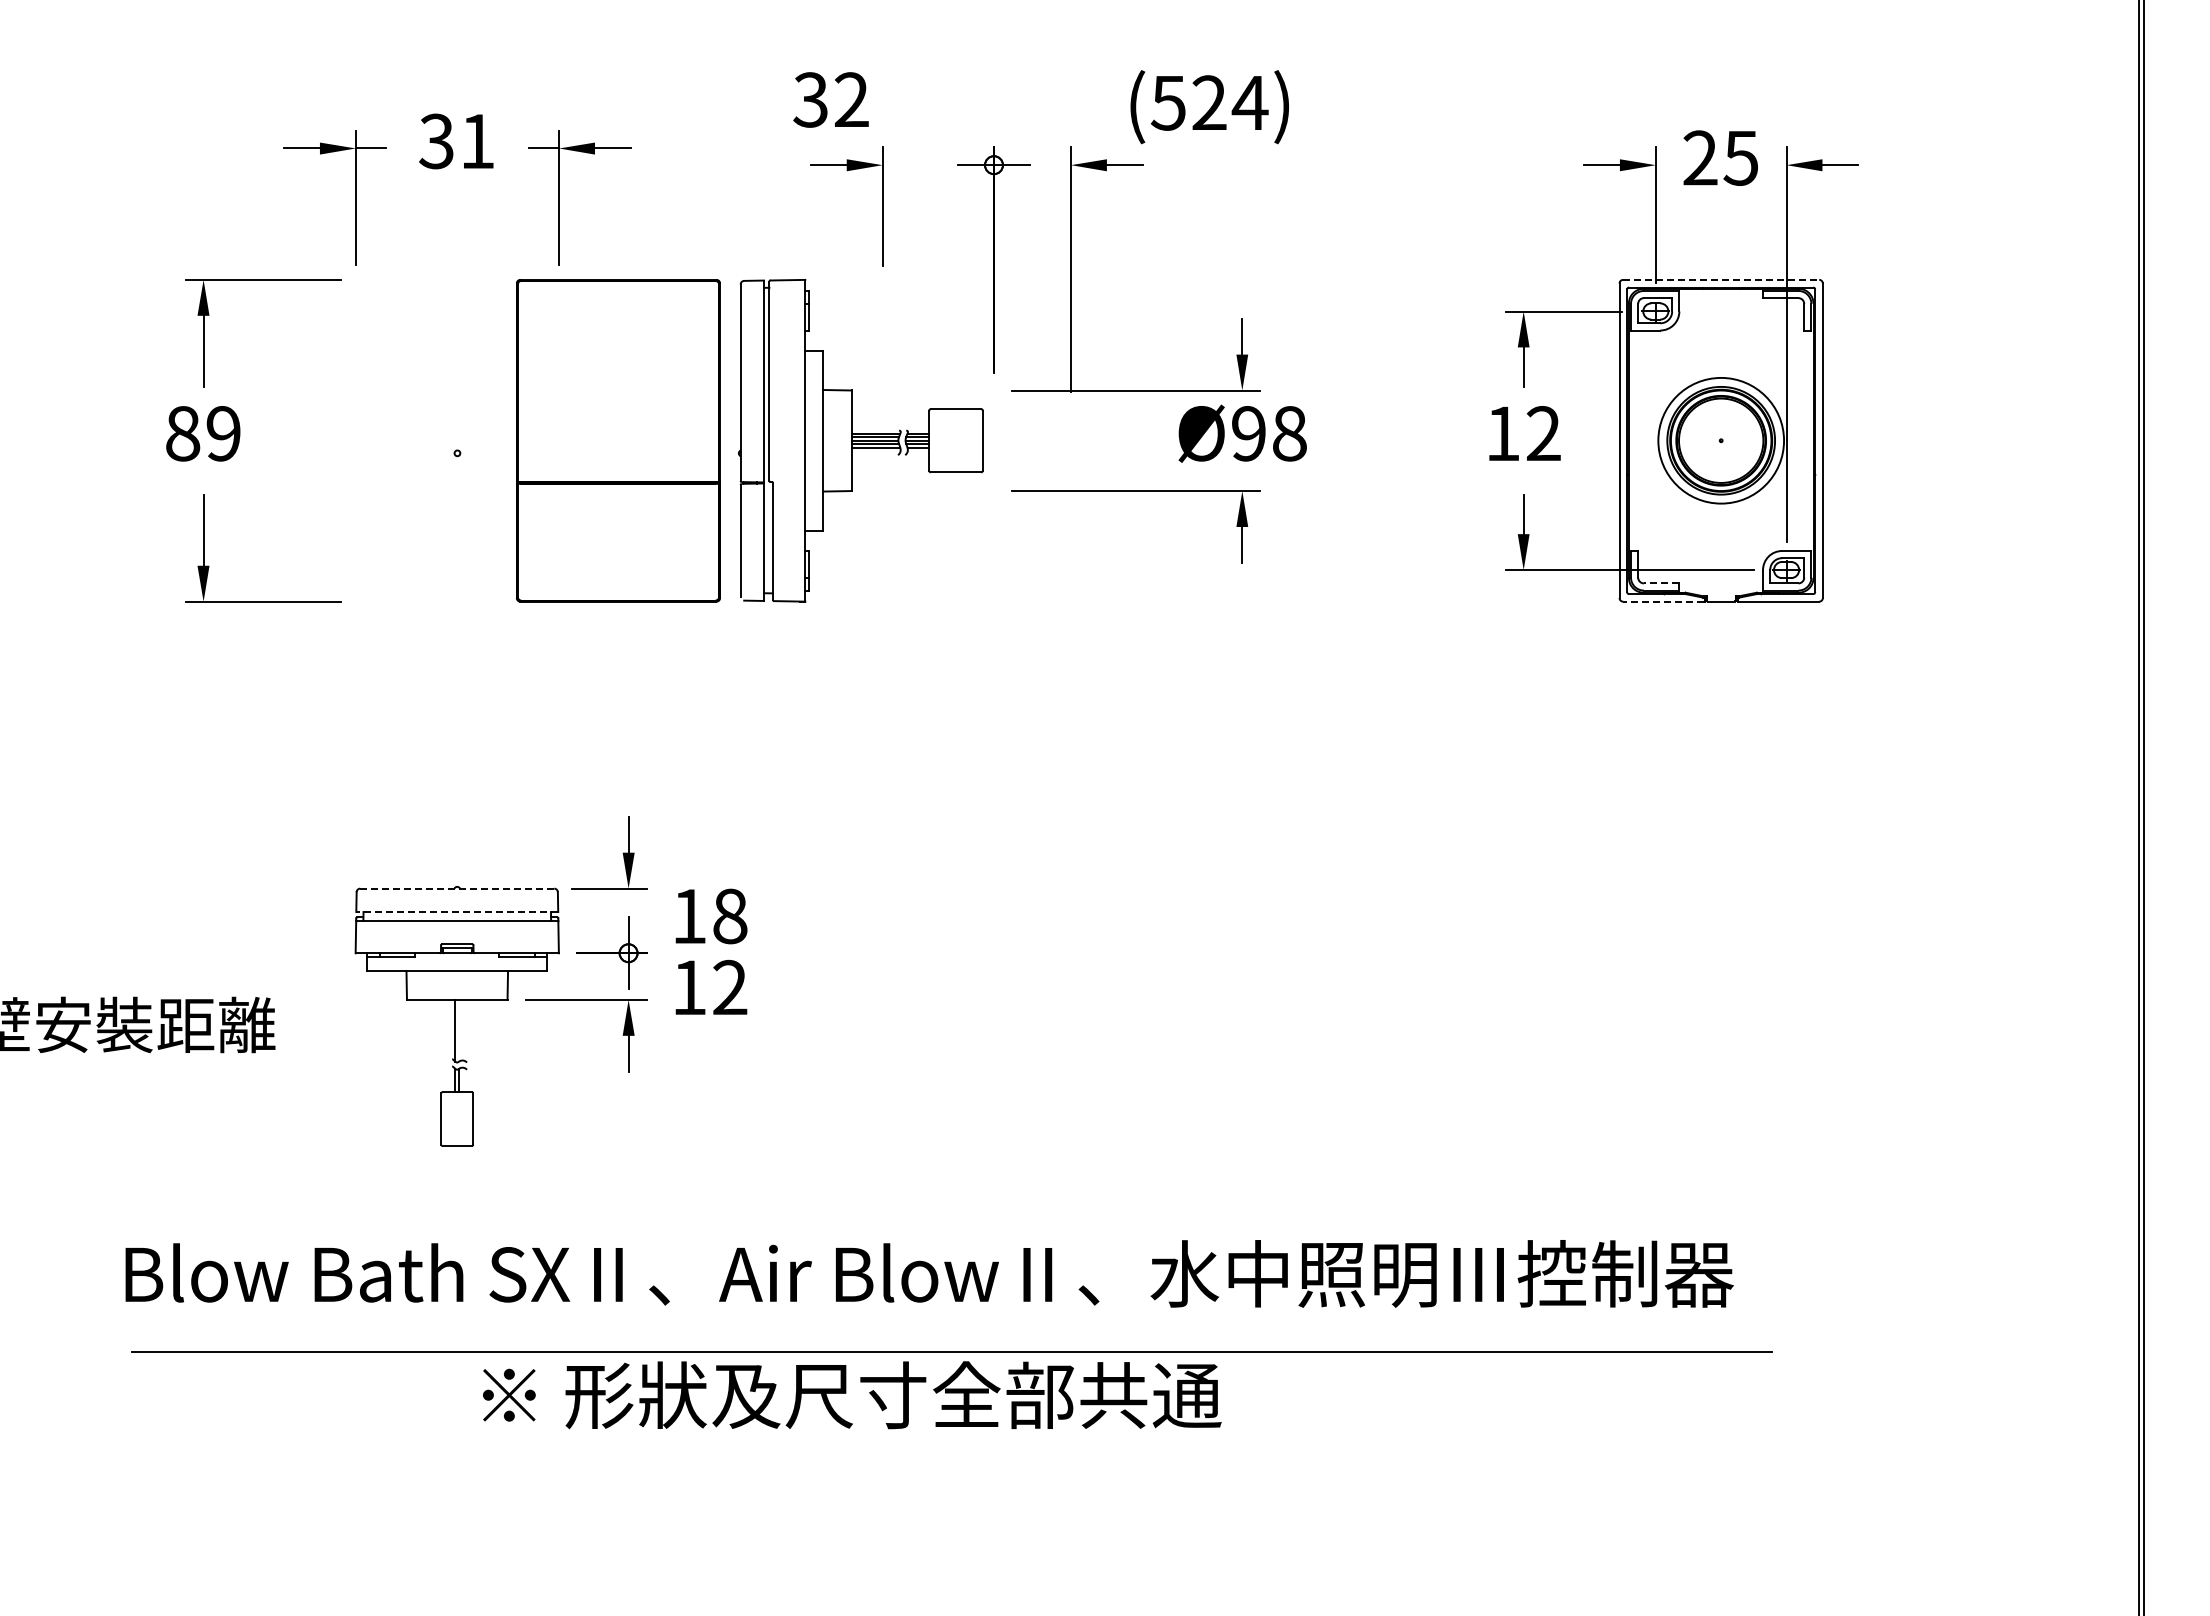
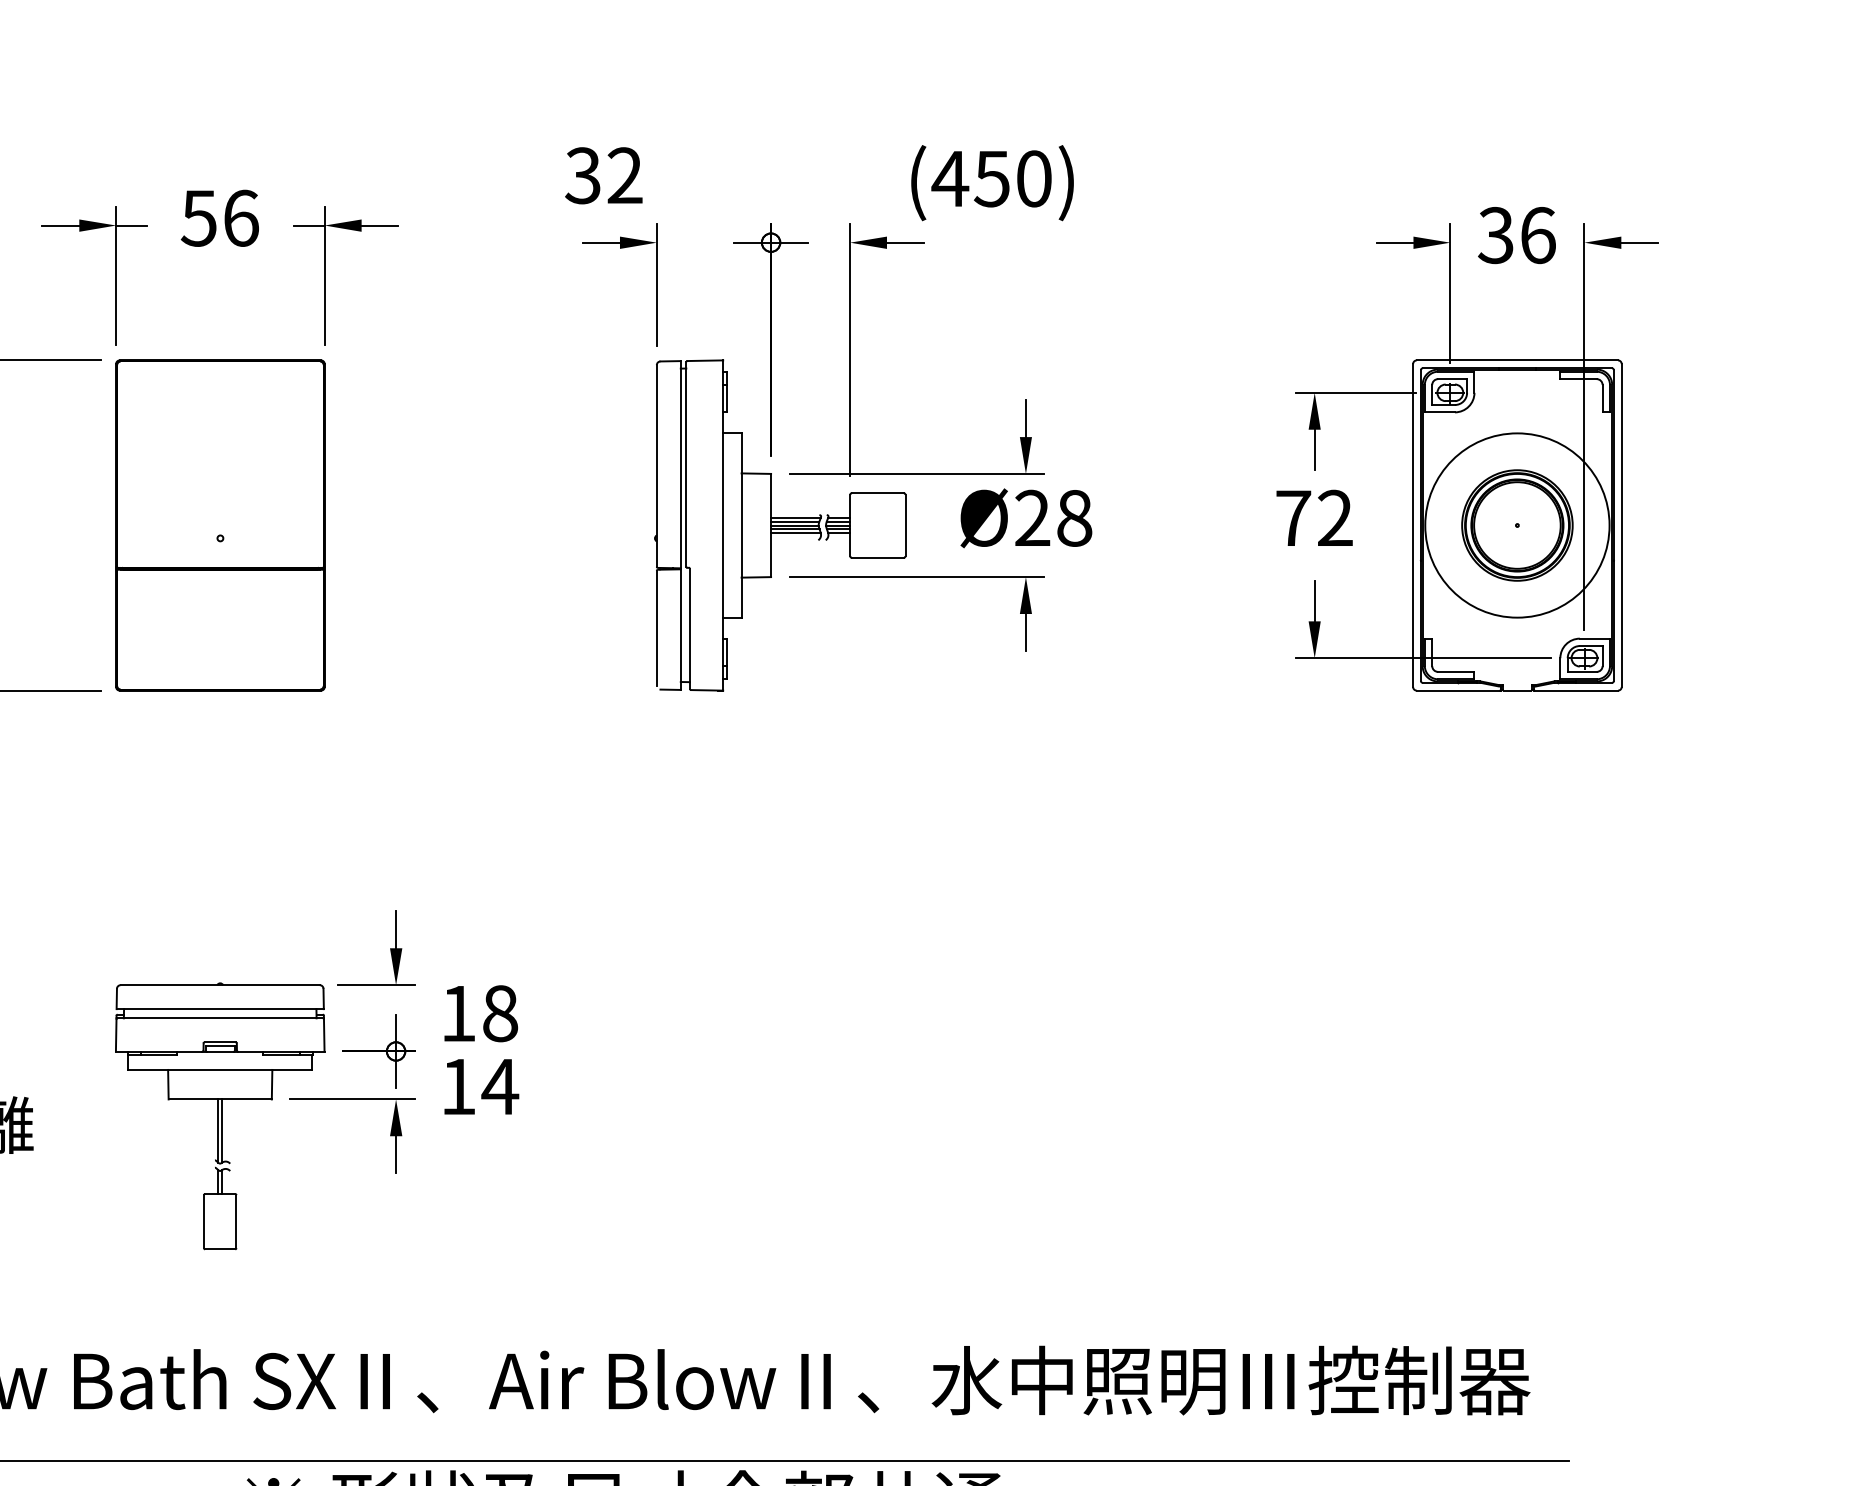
text: (1209, 102) -> (992, 178), (524) -> (450)
text: (457, 141) -> (220, 218), 31 -> 56
text: (1720, 157) -> (1516, 234), 25 -> 36
line: (1721, 279) -> (1517, 360), dashed -> solid
text: (1248, 433) -> (1032, 518), Ø98 -> Ø28
text: (1503, 433) -> (1293, 518), 12 -> 72
part: (618, 440) -> (220, 525), moved
part: (860, 440) -> (779, 525), moved
circle: (1720, 440) -> (1516, 525), size x1.43
line: (1661, 583) -> (1456, 672), dashed -> solid
line: (1663, 601) -> (1458, 690), dashed -> solid
line: (457, 888) -> (220, 985), dashed -> solid
line: (457, 911) -> (220, 1008), dashed -> solid
text: (729, 986) -> (499, 1085), 12 -> 14
line: (459, 1030) -> (222, 1130), added

